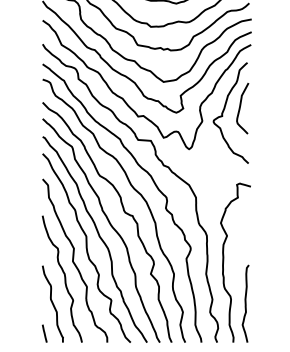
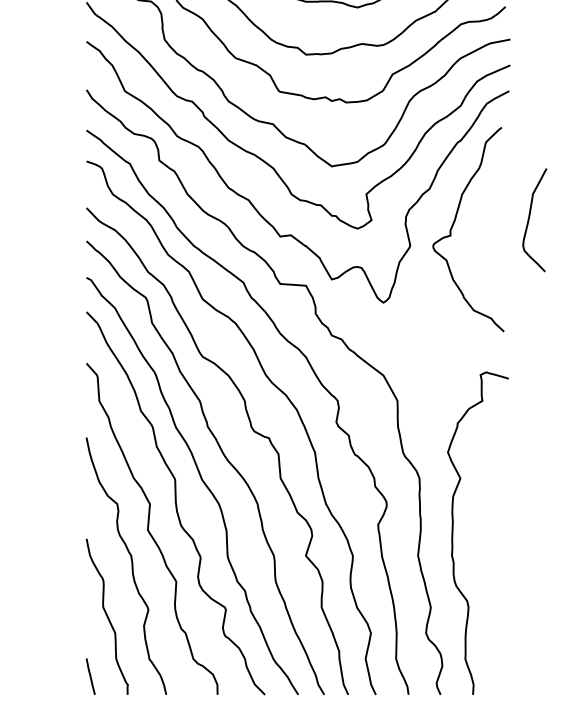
curve: (240, 108) -> (530, 220), moved
curve: (245, 303) -> (497, 615), removed

